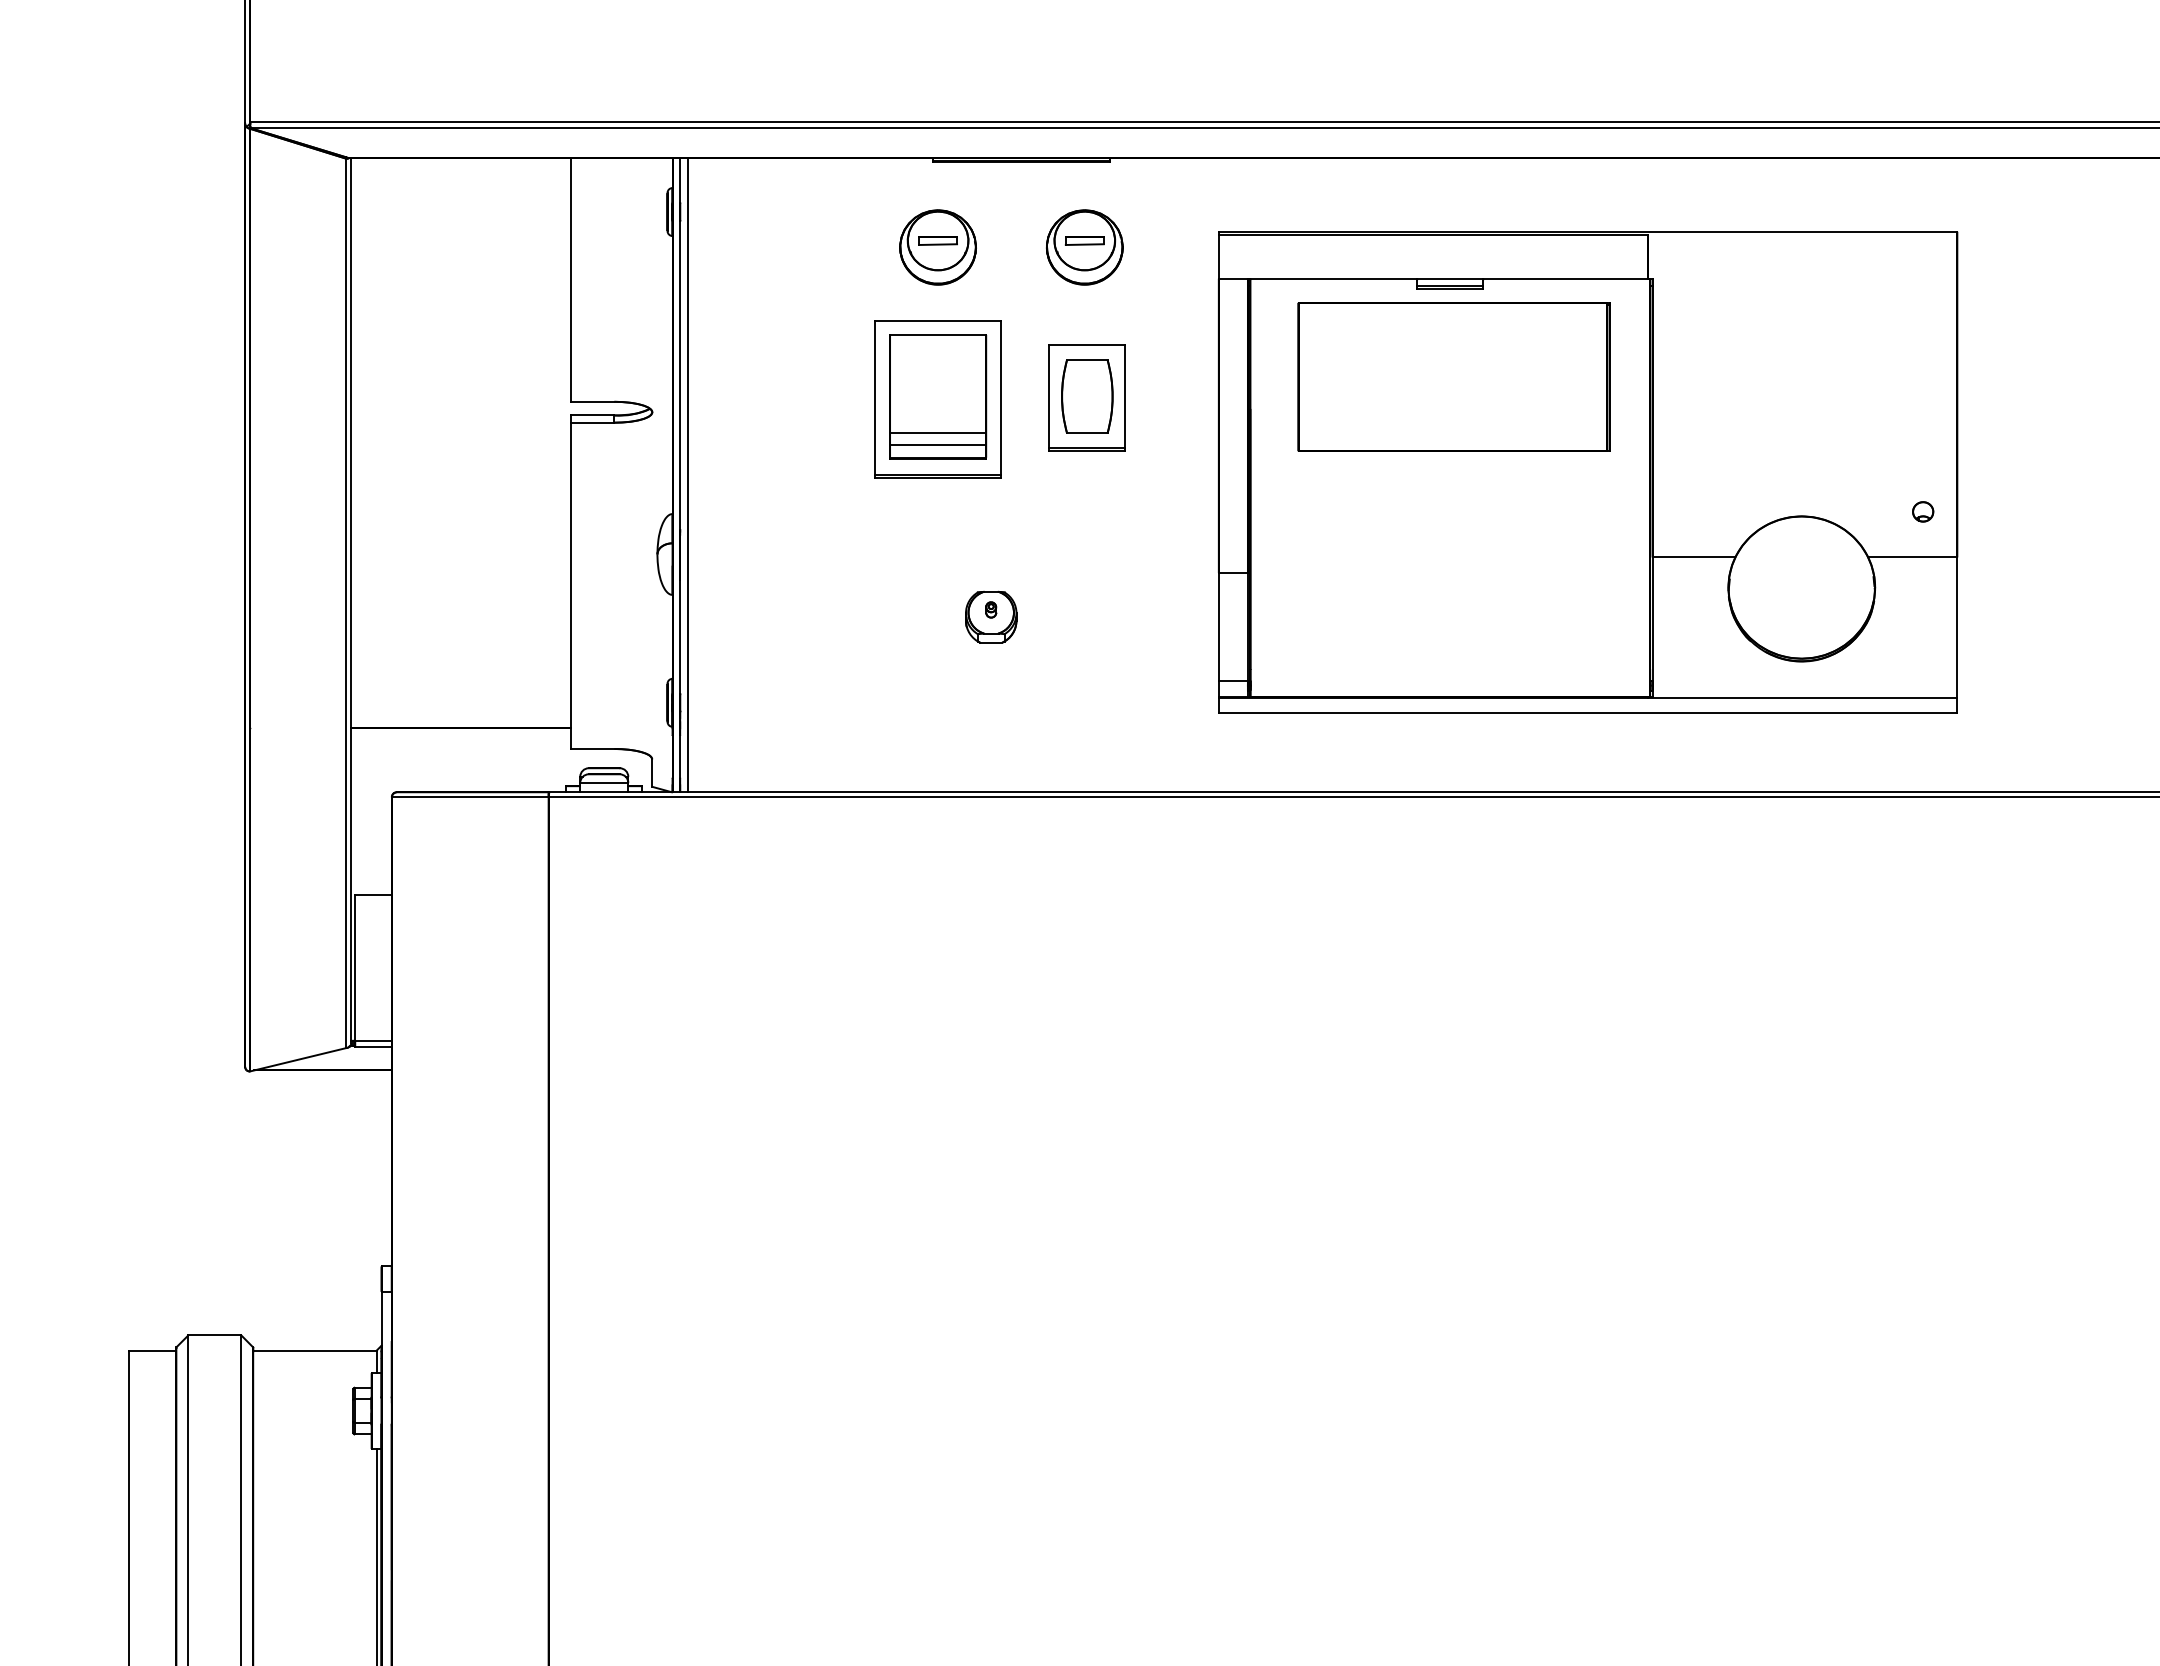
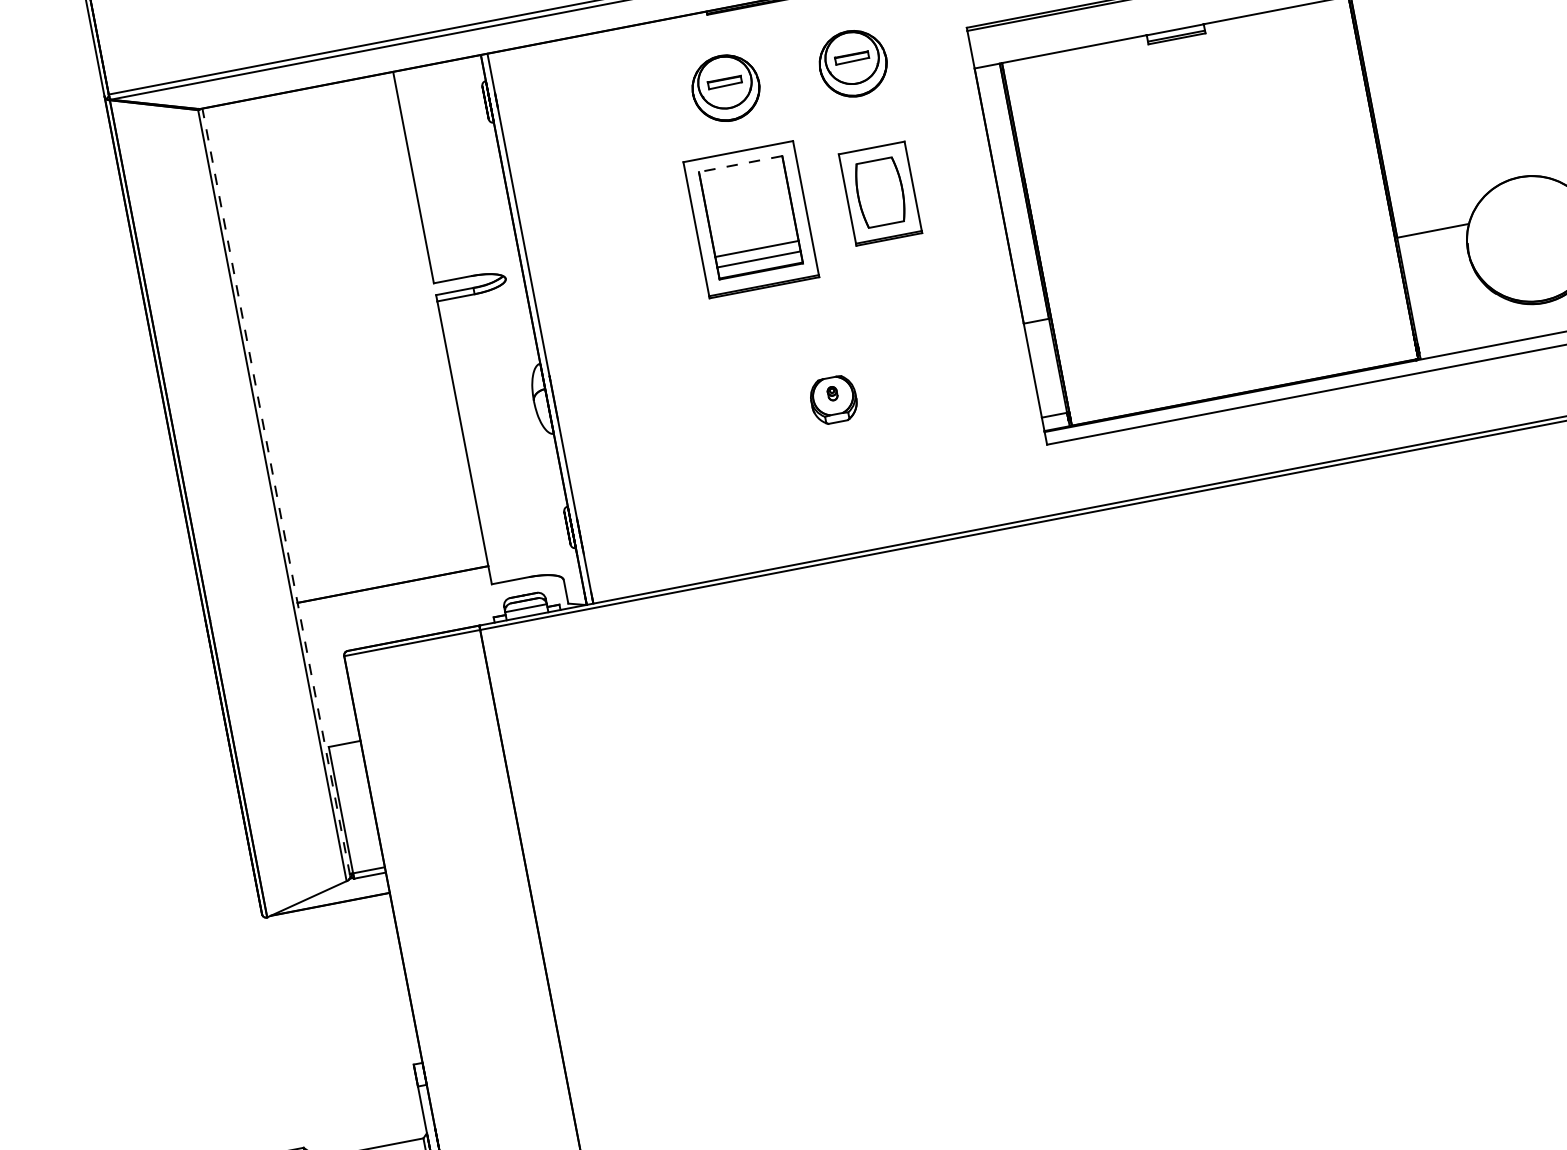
line: (937, 334) -> (740, 163), solid -> dashed
part: (1453, 376) -> (1194, 114), removed
line: (687, 475) -> (546, 327), removed
line: (351, 599) -> (276, 491), solid -> dashed

